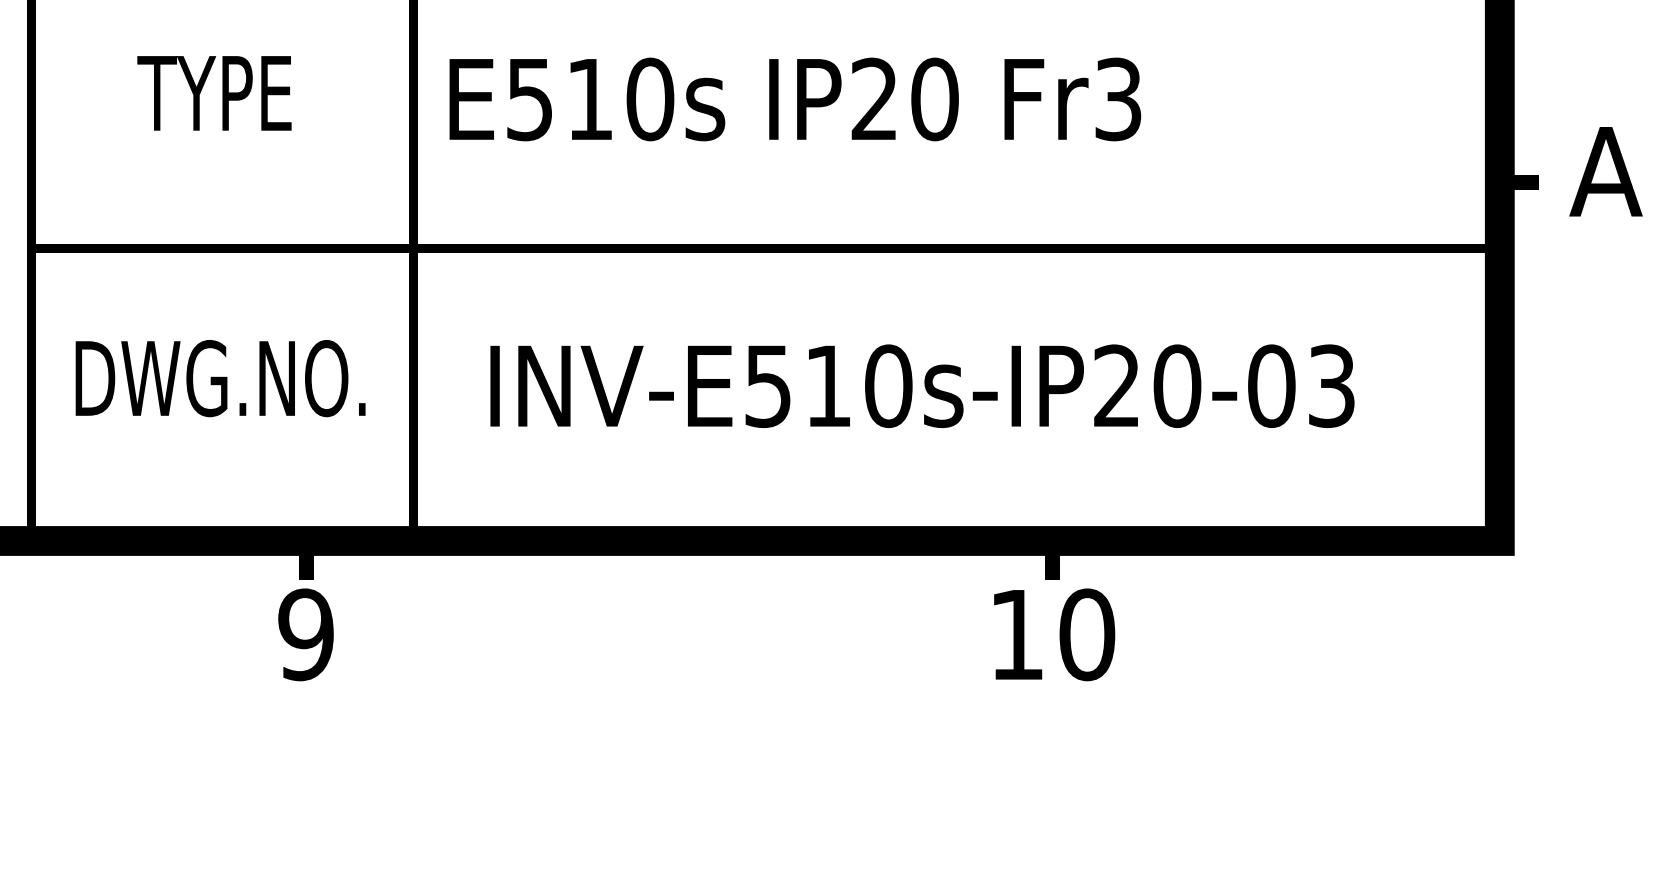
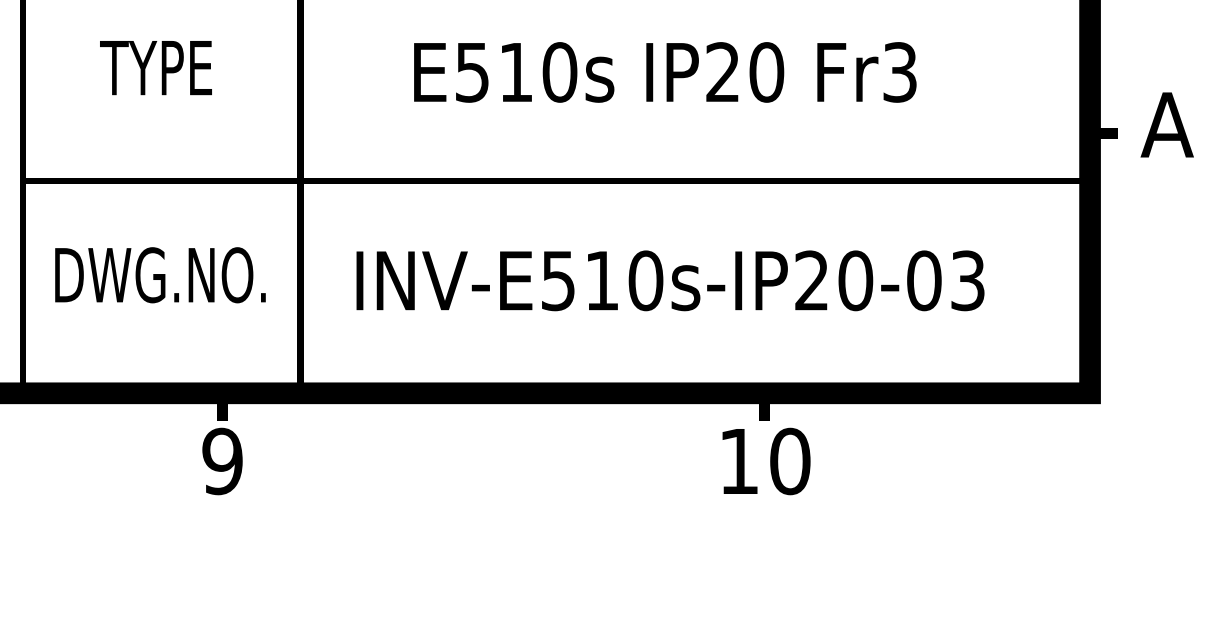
text: (795, 99) -> (665, 72), moved

